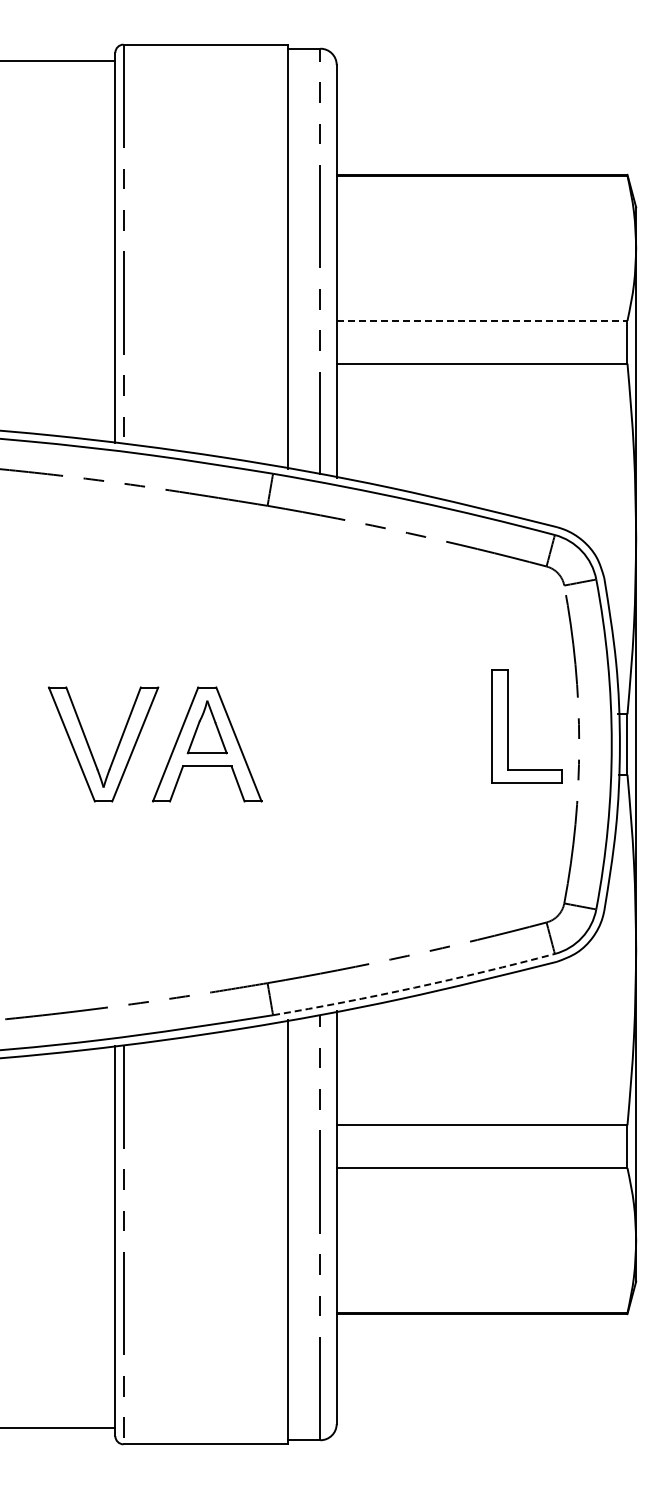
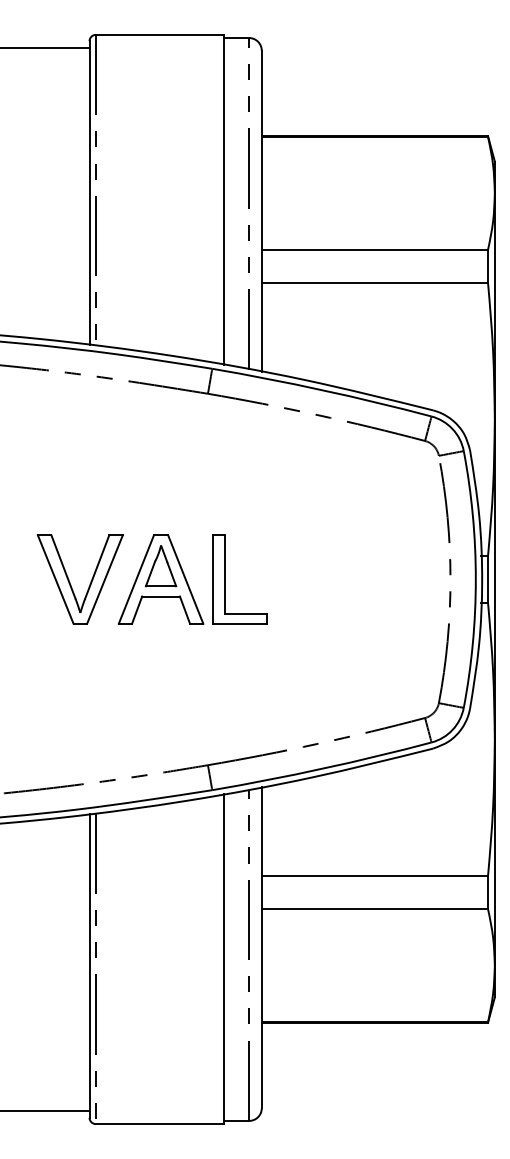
line: (482, 320) -> (375, 249), dashed -> solid
part: (508, 726) -> (225, 579), moved
arc: (414, 987) -> (322, 768), dashed -> solid

